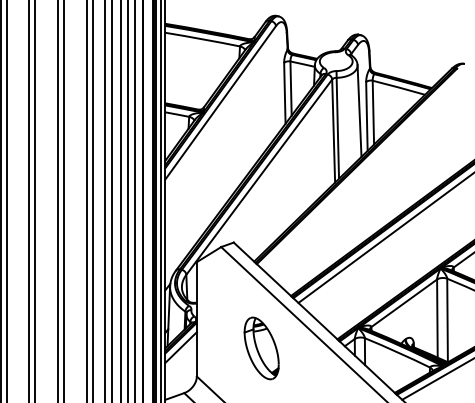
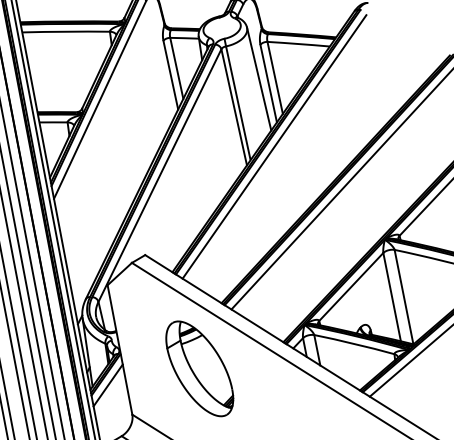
line: (361, 171) -> (274, 147), added
part: (261, 348) -> (199, 369), size x1.43

